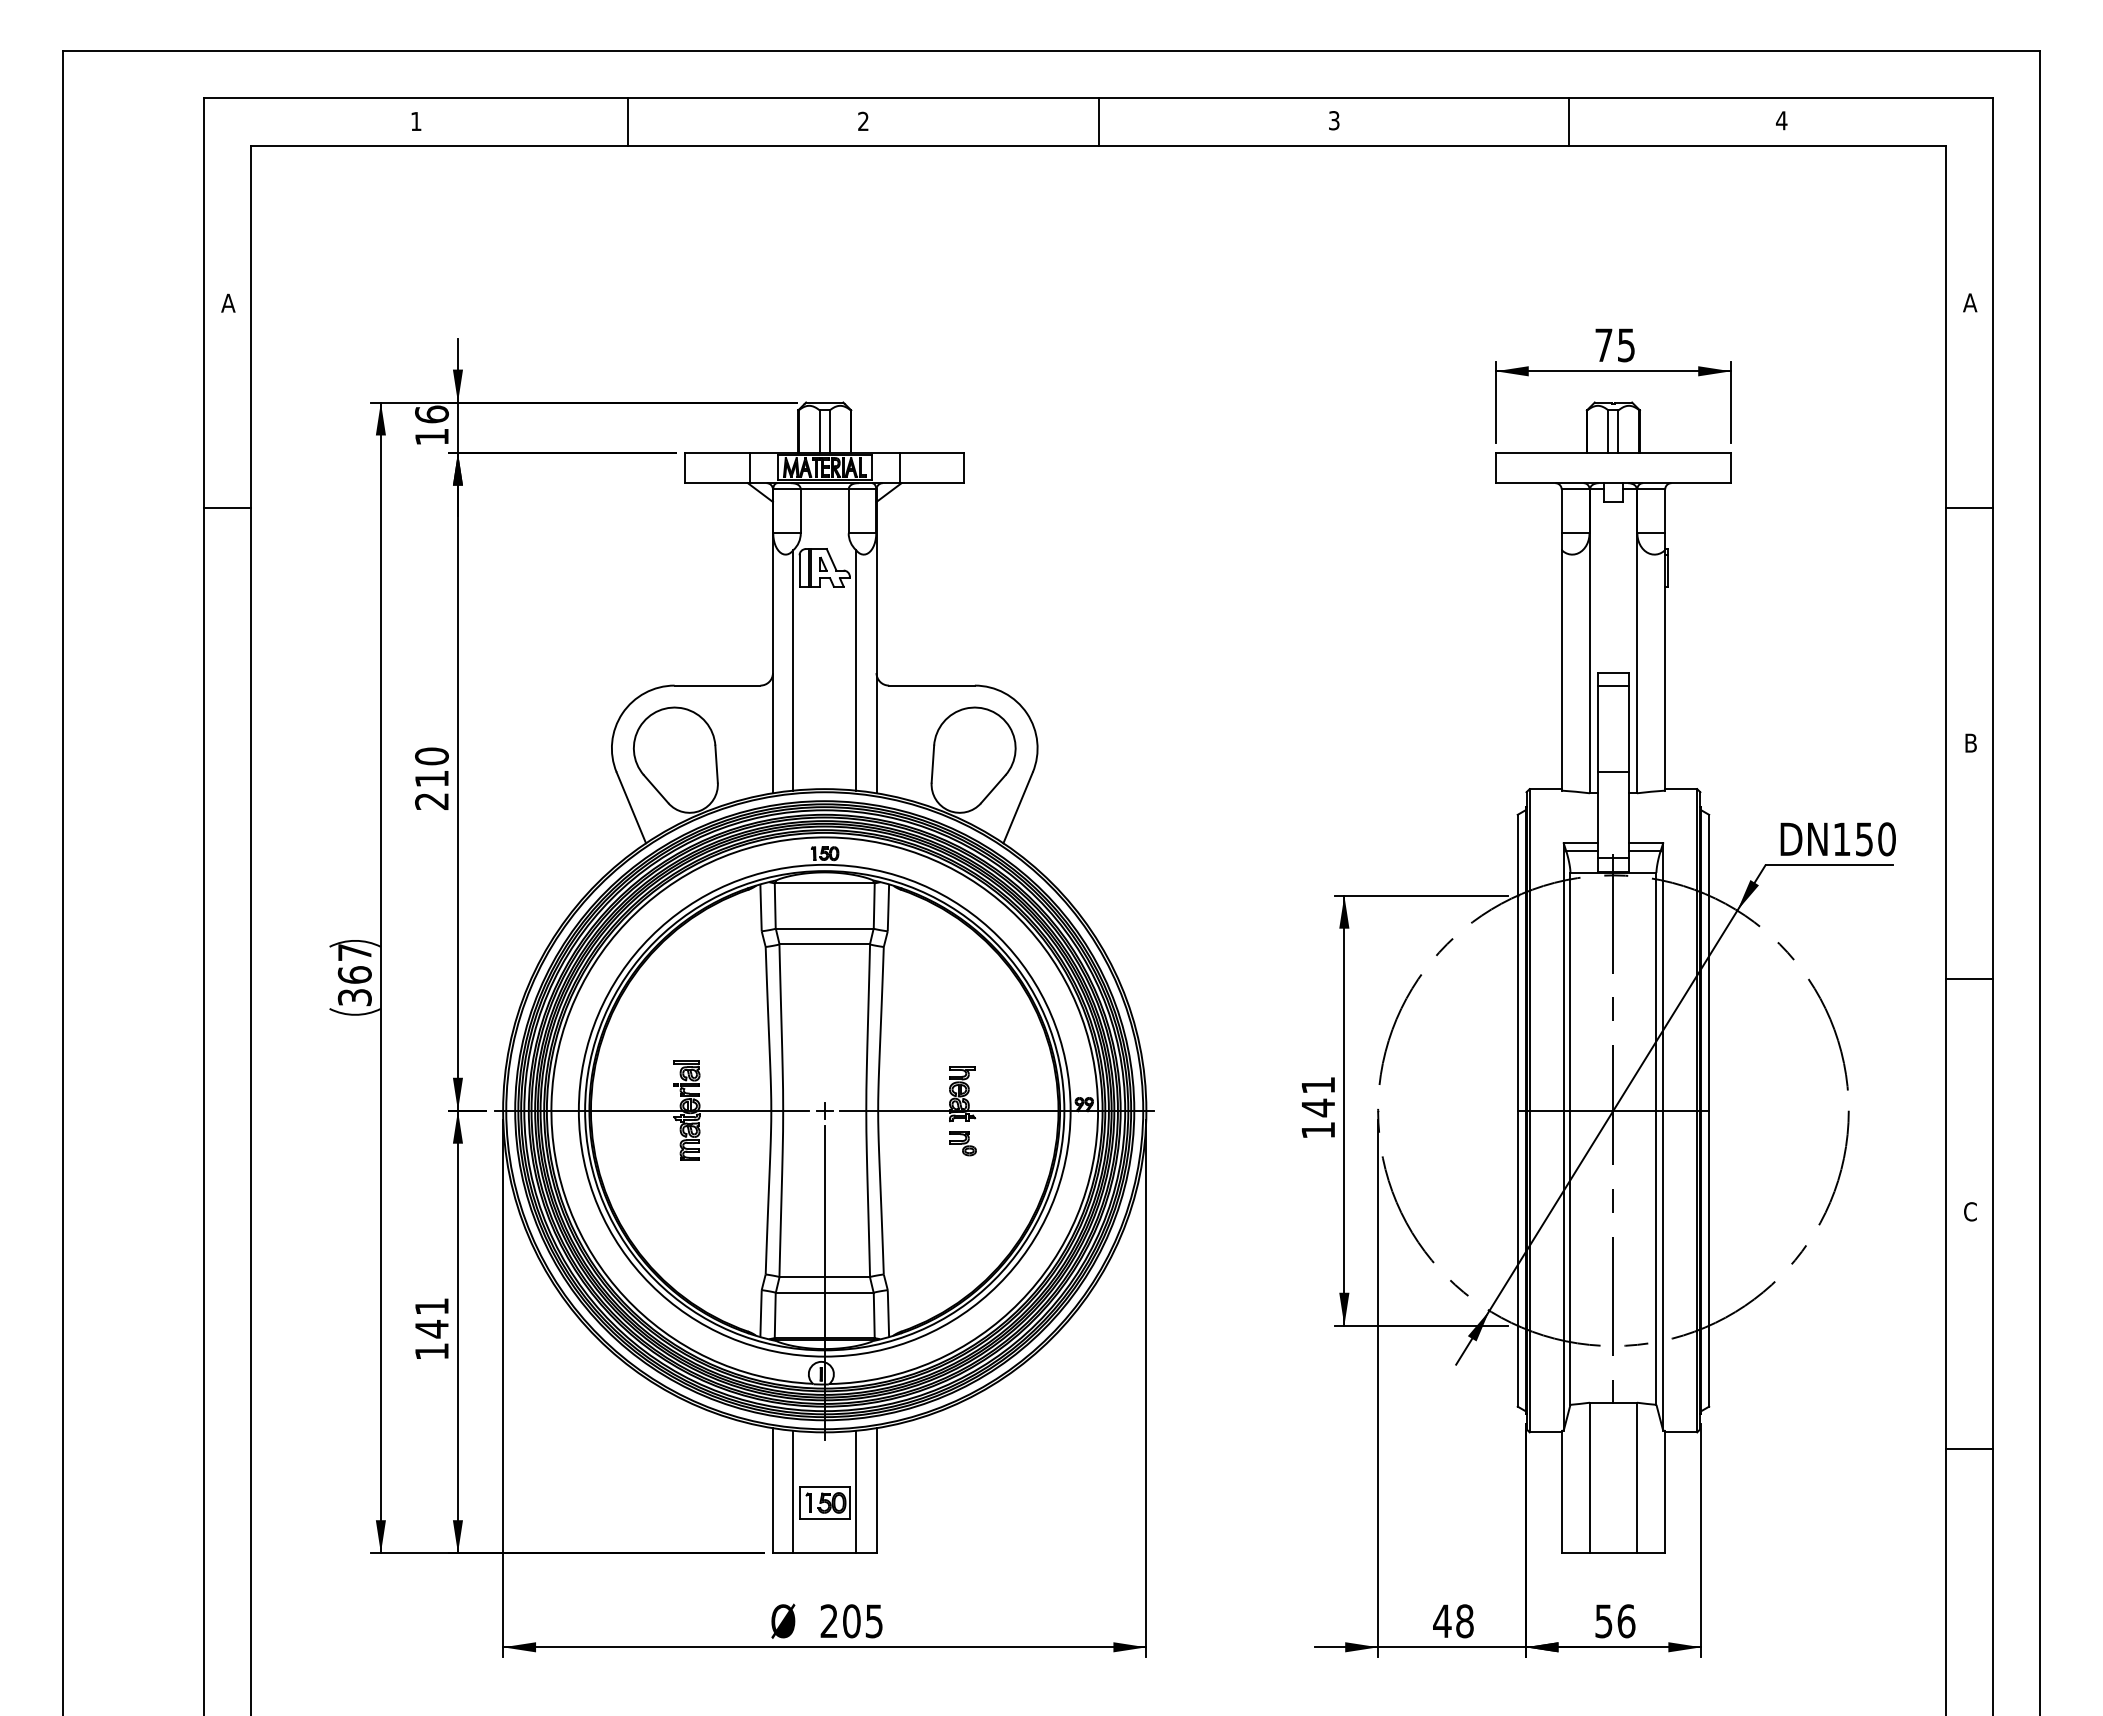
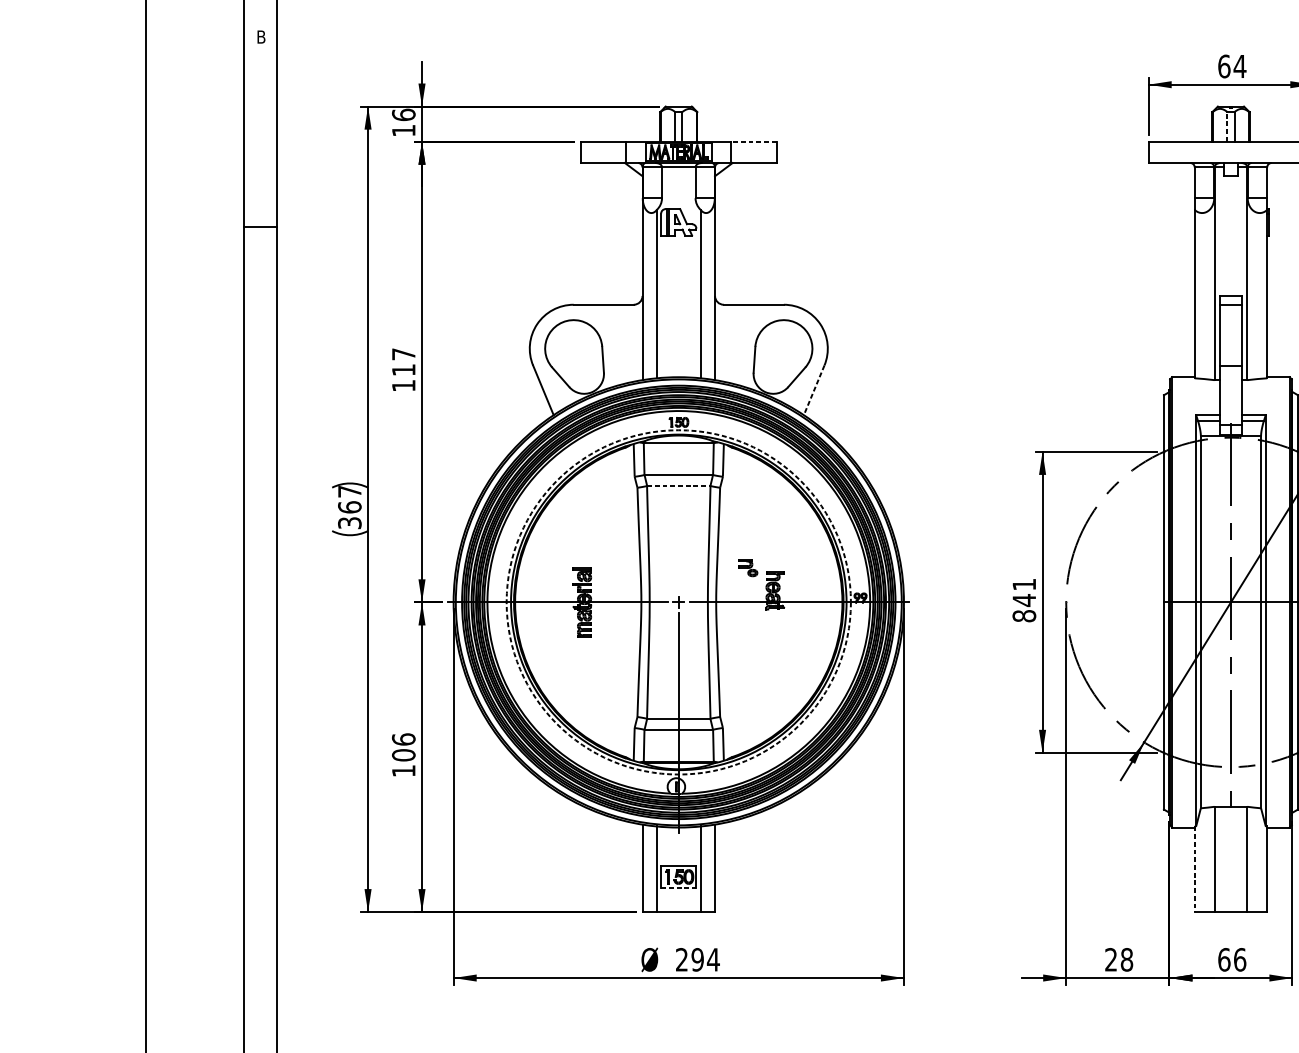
text: (228, 302) -> (261, 36), A -> B
text: (1615, 345) -> (1232, 66), 75 -> 64
line: (1608, 431) -> (1227, 126), solid -> dashed
line: (931, 452) -> (753, 141), solid -> dashed
line: (227, 507) -> (260, 226), moved
text: (431, 778) -> (403, 369), 210 -> 117
line: (1017, 808) -> (813, 390), solid -> dashed
line: (825, 944) -> (679, 486), solid -> dashed
circle: (824, 1110) -> (678, 602), solid -> dashed
text: (1318, 1130) -> (1024, 616), 141 -> 841
part: (962, 1143) -> (747, 567), moved
text: (431, 1317) -> (403, 747), 141 -> 106
line: (1561, 1492) -> (1194, 869), solid -> dashed
line: (825, 1518) -> (679, 887), solid -> dashed
text: (1442, 1620) -> (1111, 959), 48 -> 28
text: (862, 1621) -> (705, 959), 205 -> 294
text: (1603, 1621) -> (1224, 959), 56 -> 66

